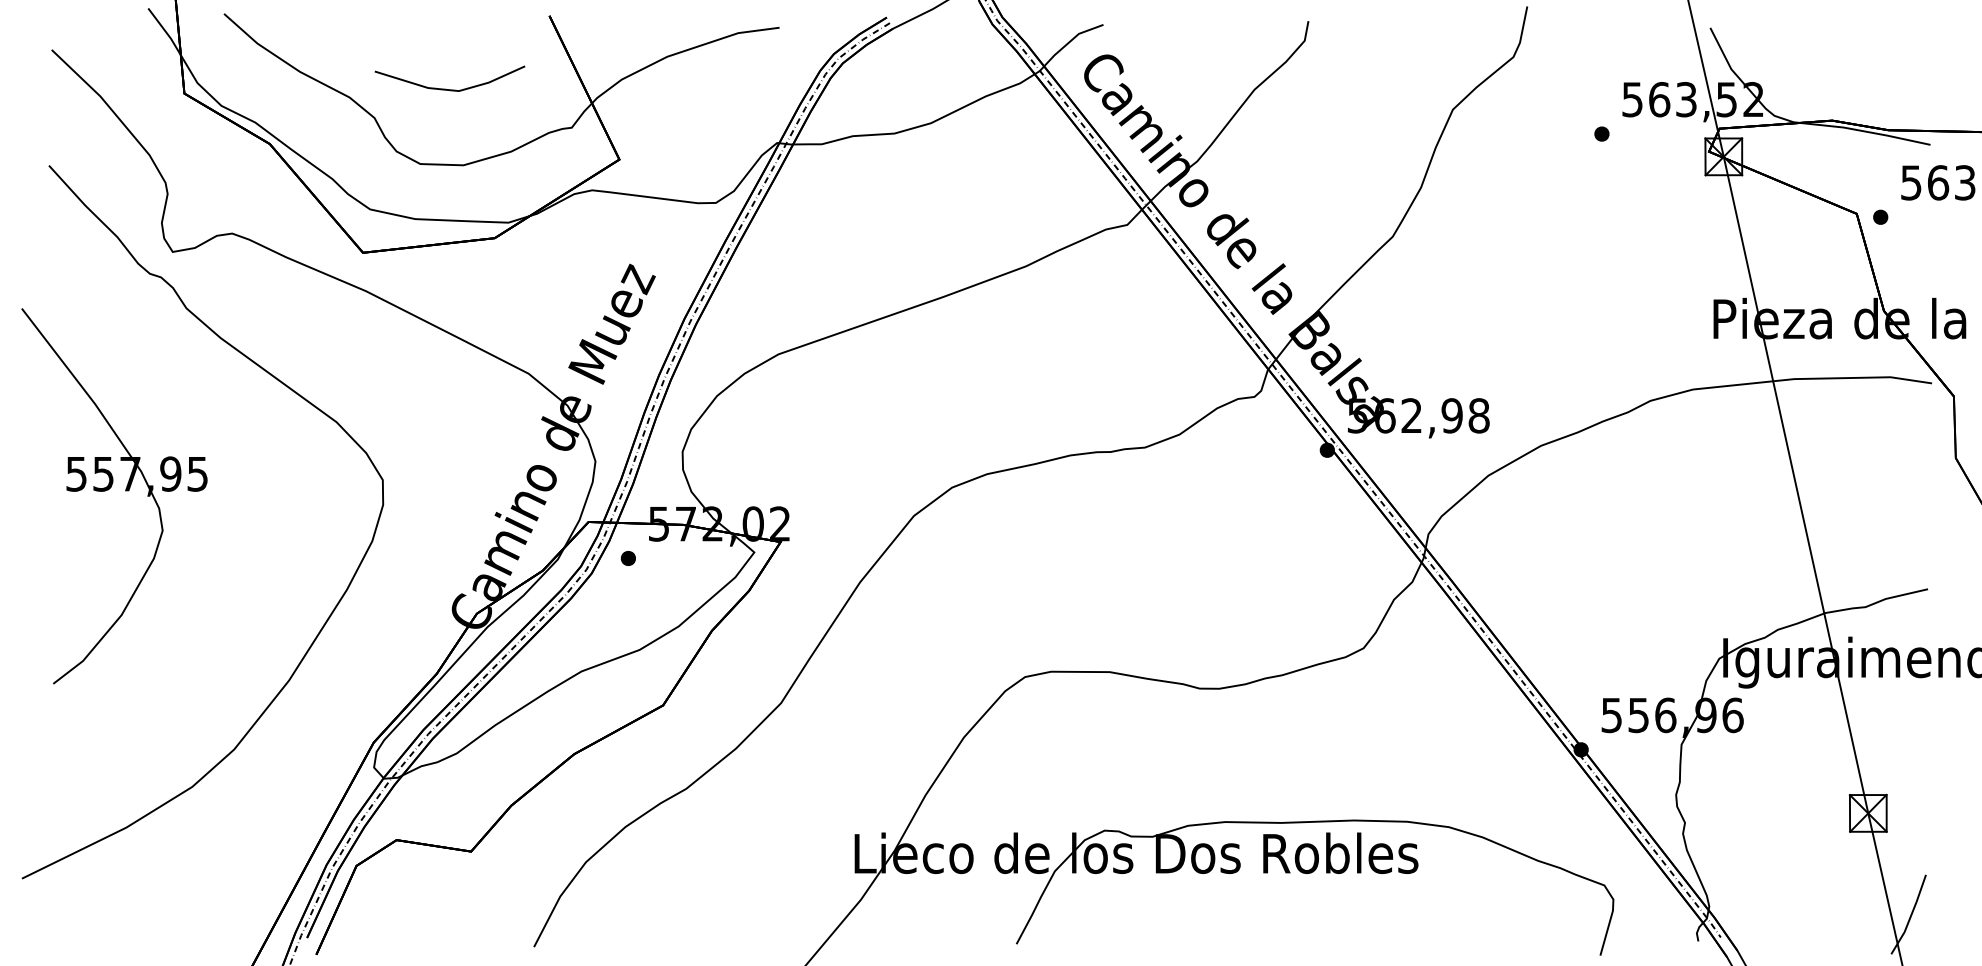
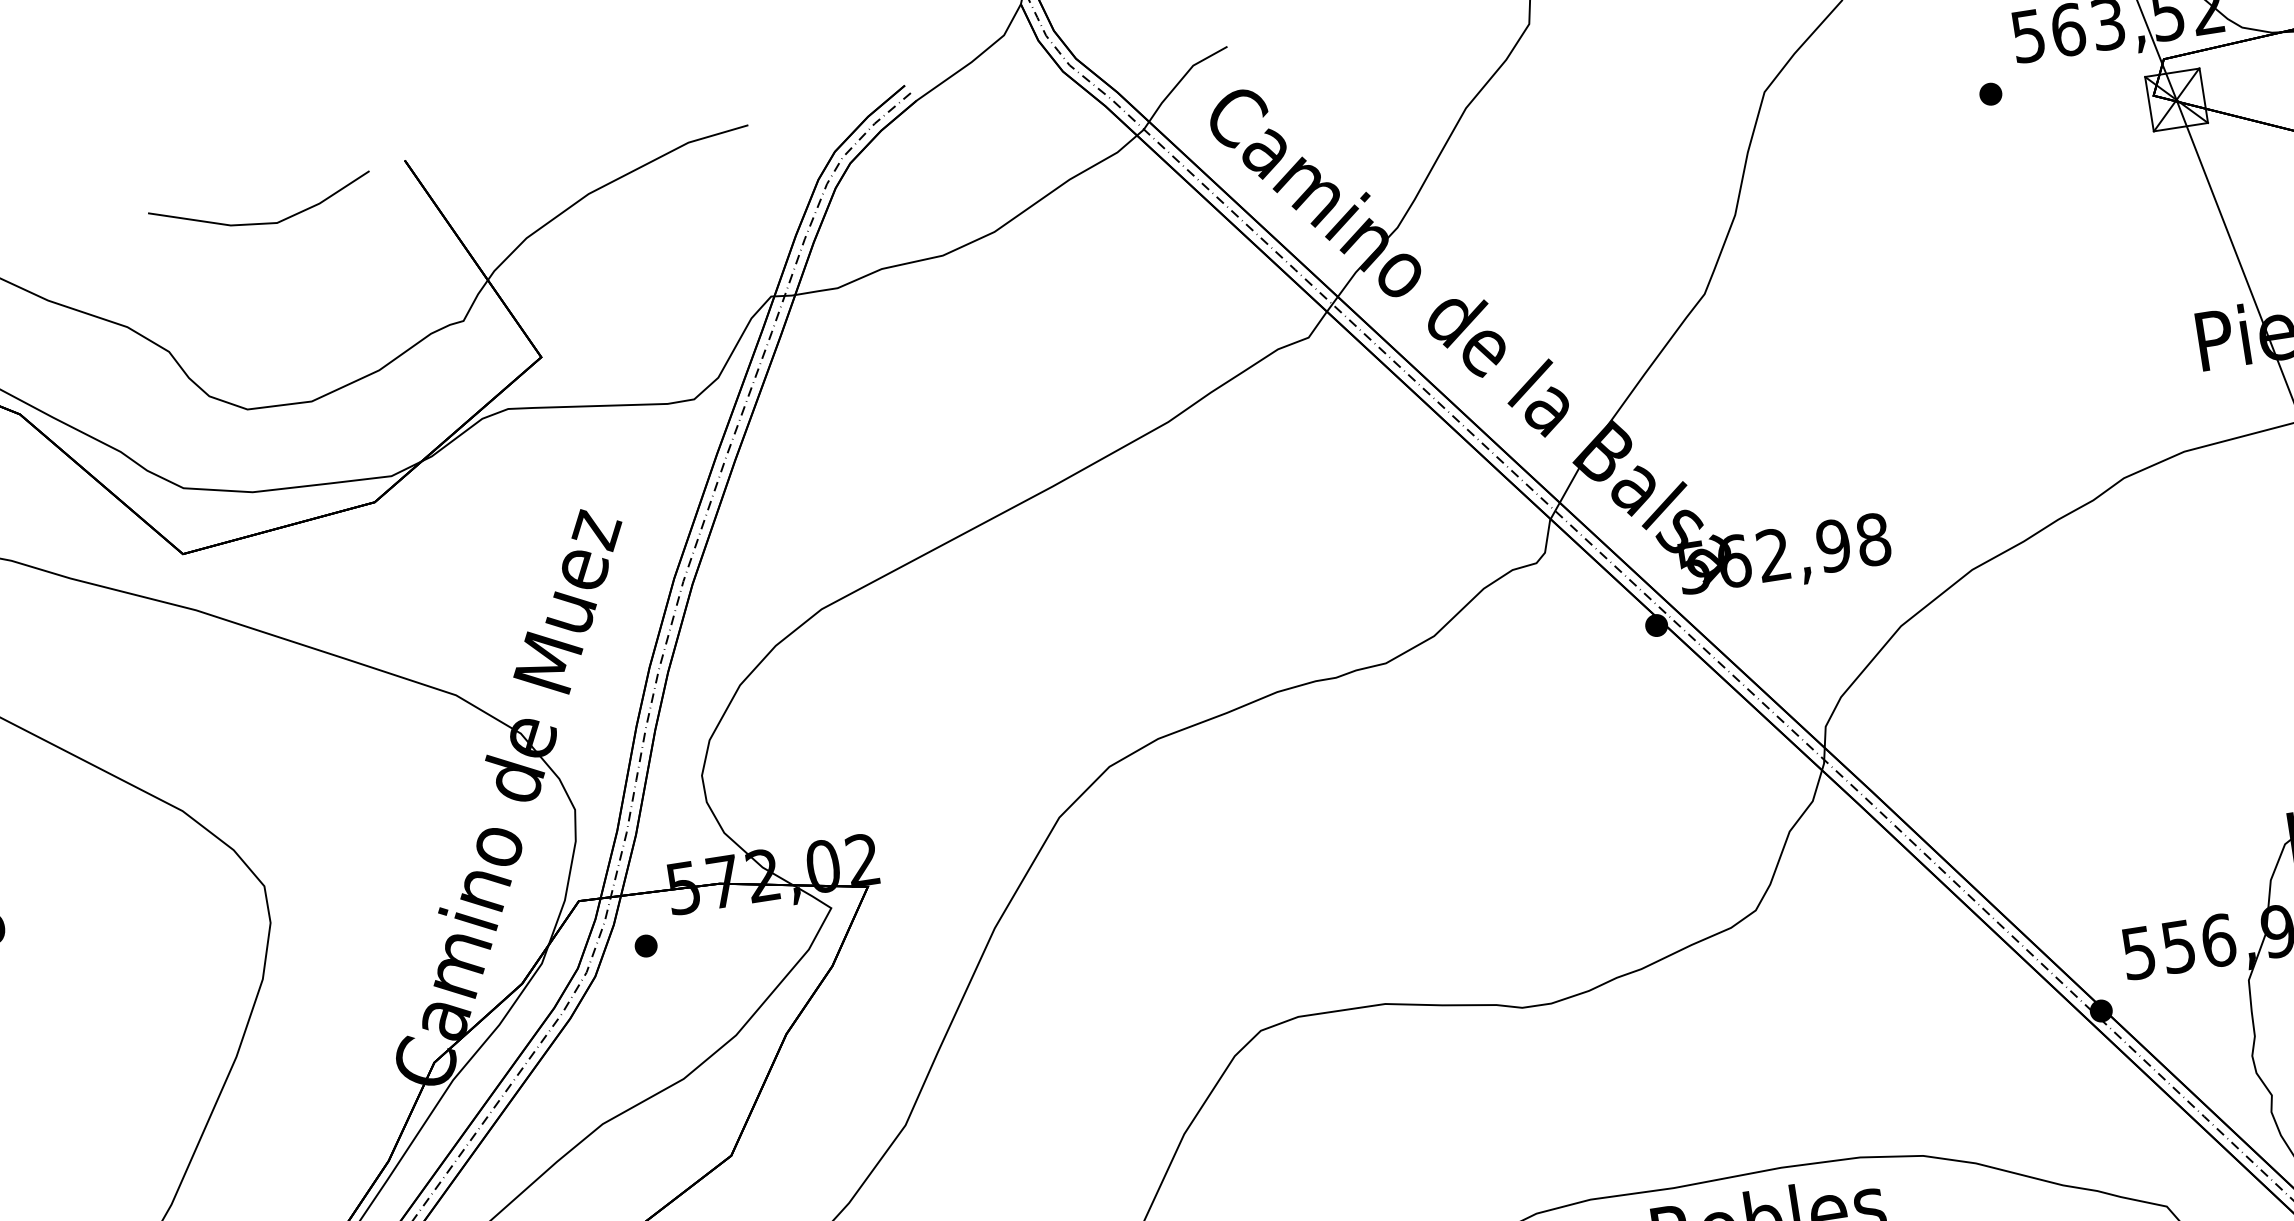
line: (446, 88) -> (258, 222), moved

